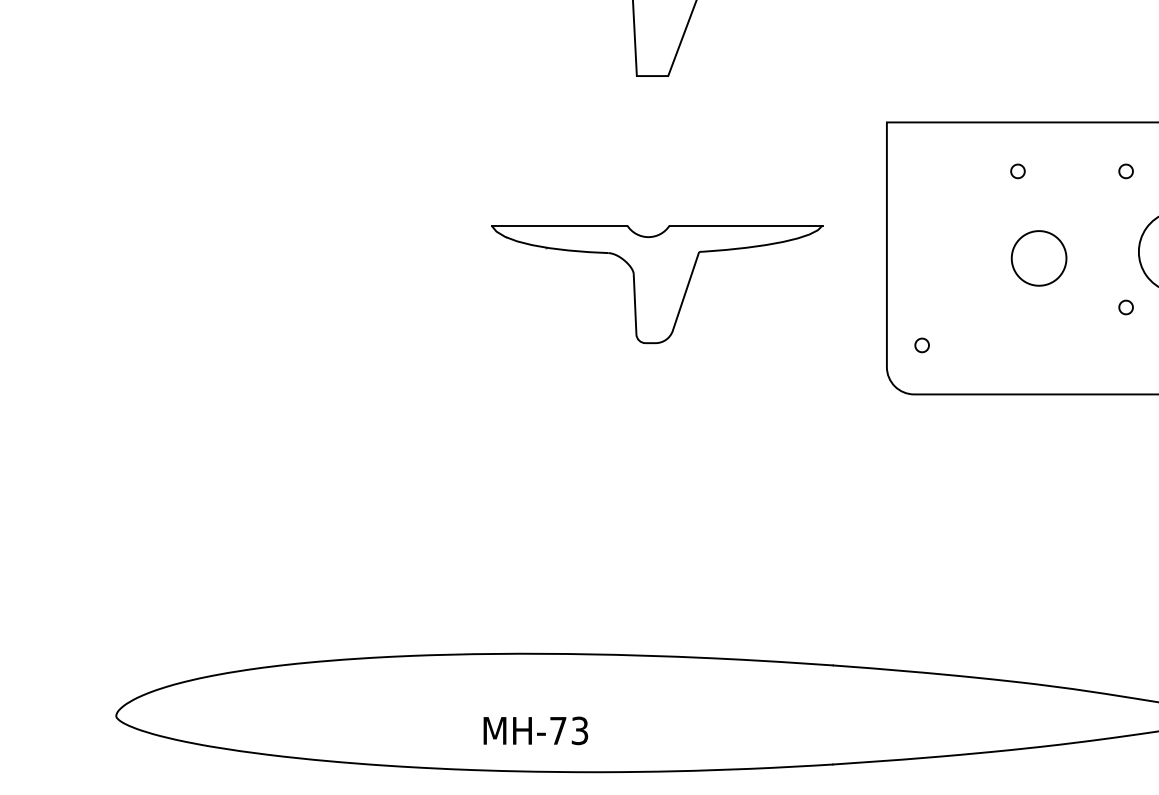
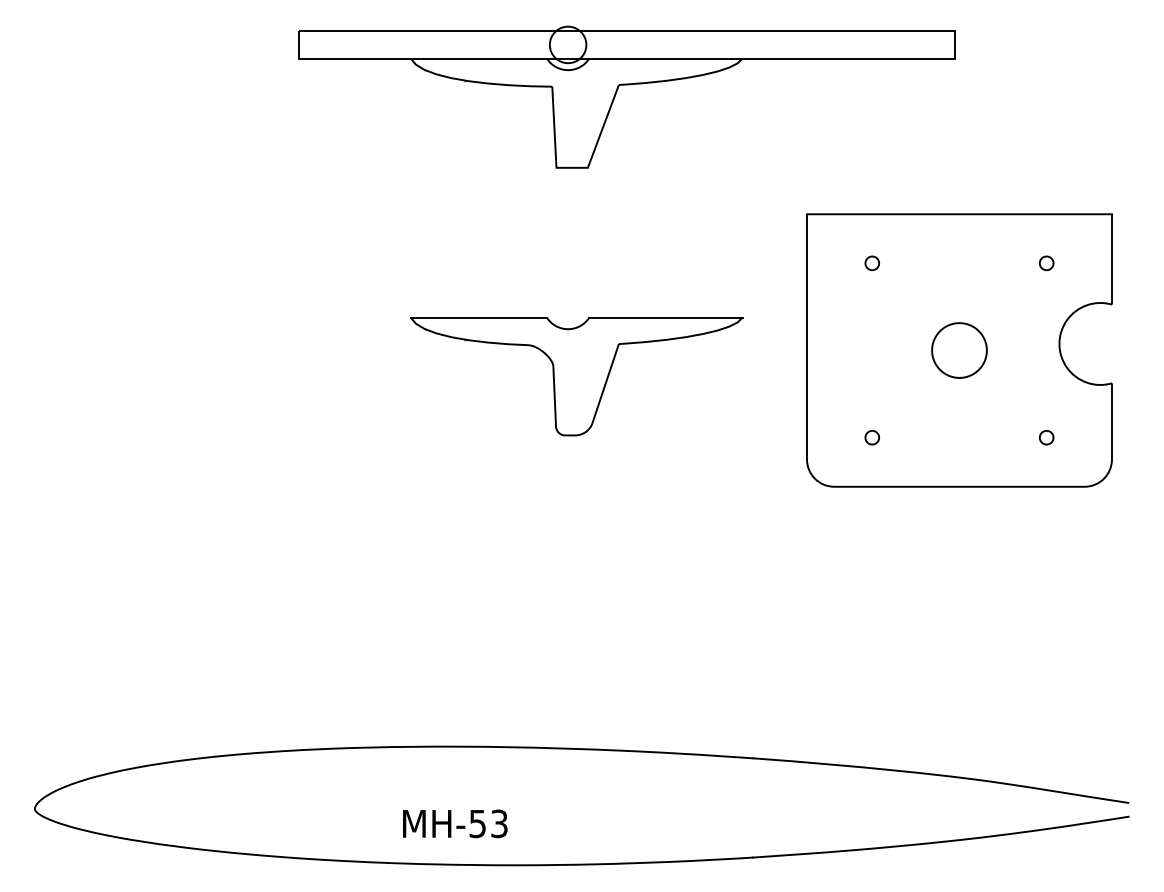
part: (1018, 171) -> (872, 263), moved
part: (1125, 307) -> (1046, 437), moved
part: (922, 345) -> (872, 437), moved
text: (558, 731) -> (477, 824), MH-73 -> MH-53

